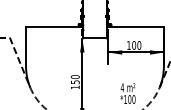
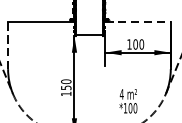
line: (136, 26) -> (138, 22), solid -> dashed
line: (26, 46) -> (8, 45), solid -> dashed

